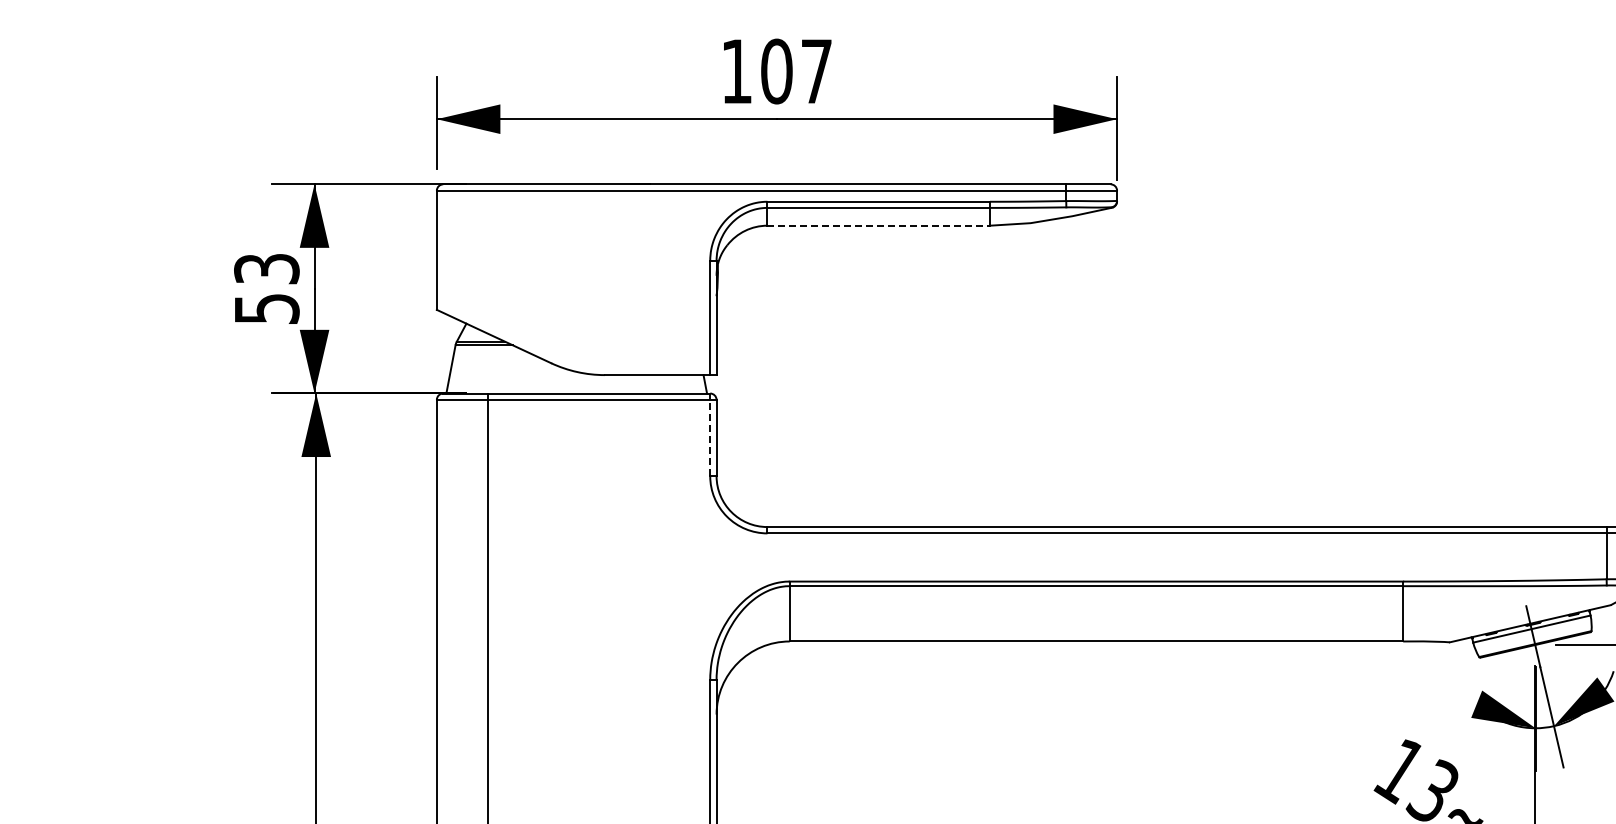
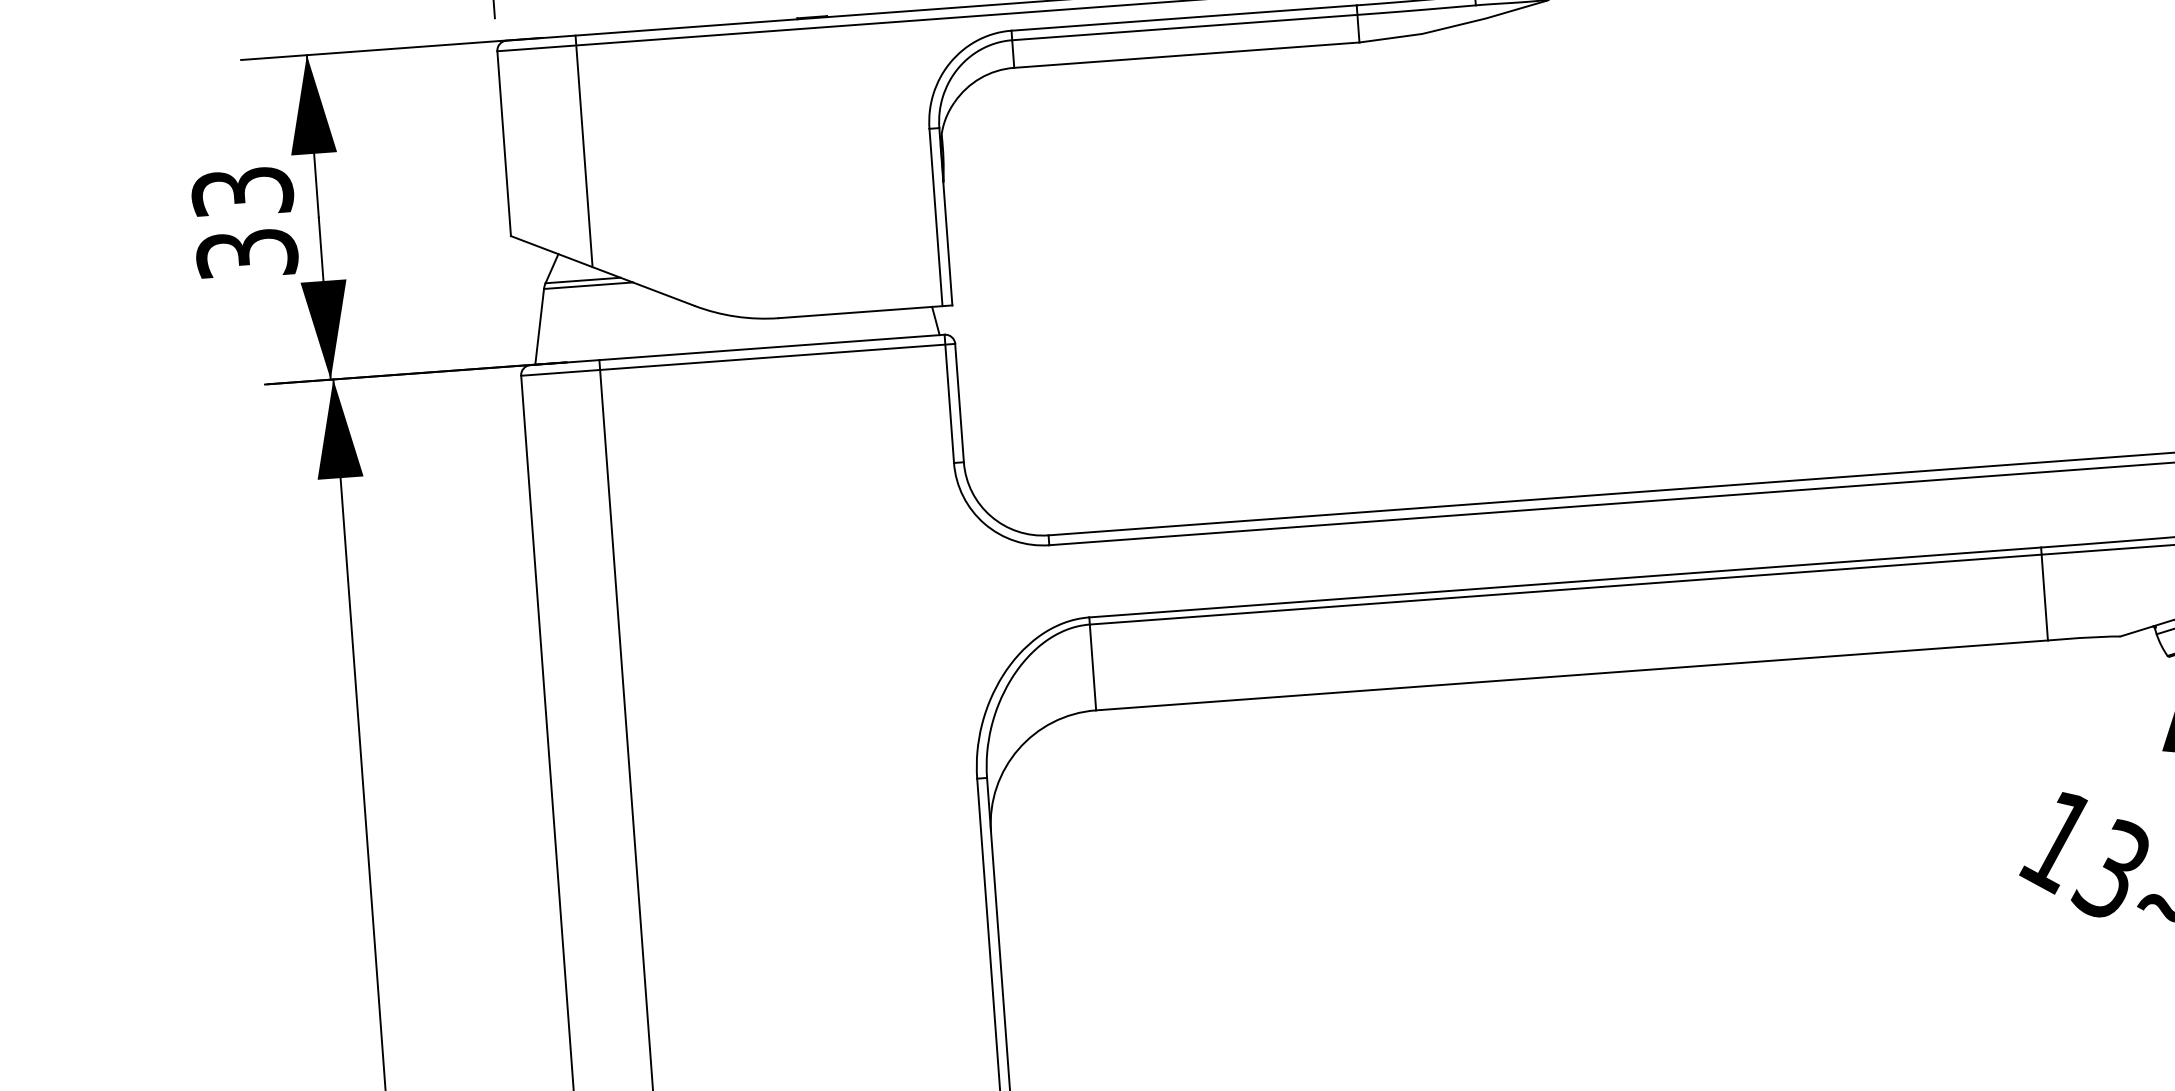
line: (879, 225) -> (1188, 54), dashed -> solid
line: (487, 258) -> (583, 150), added
text: (266, 308) -> (246, 253), 53 -> 33
line: (710, 434) -> (949, 398), dashed -> solid

